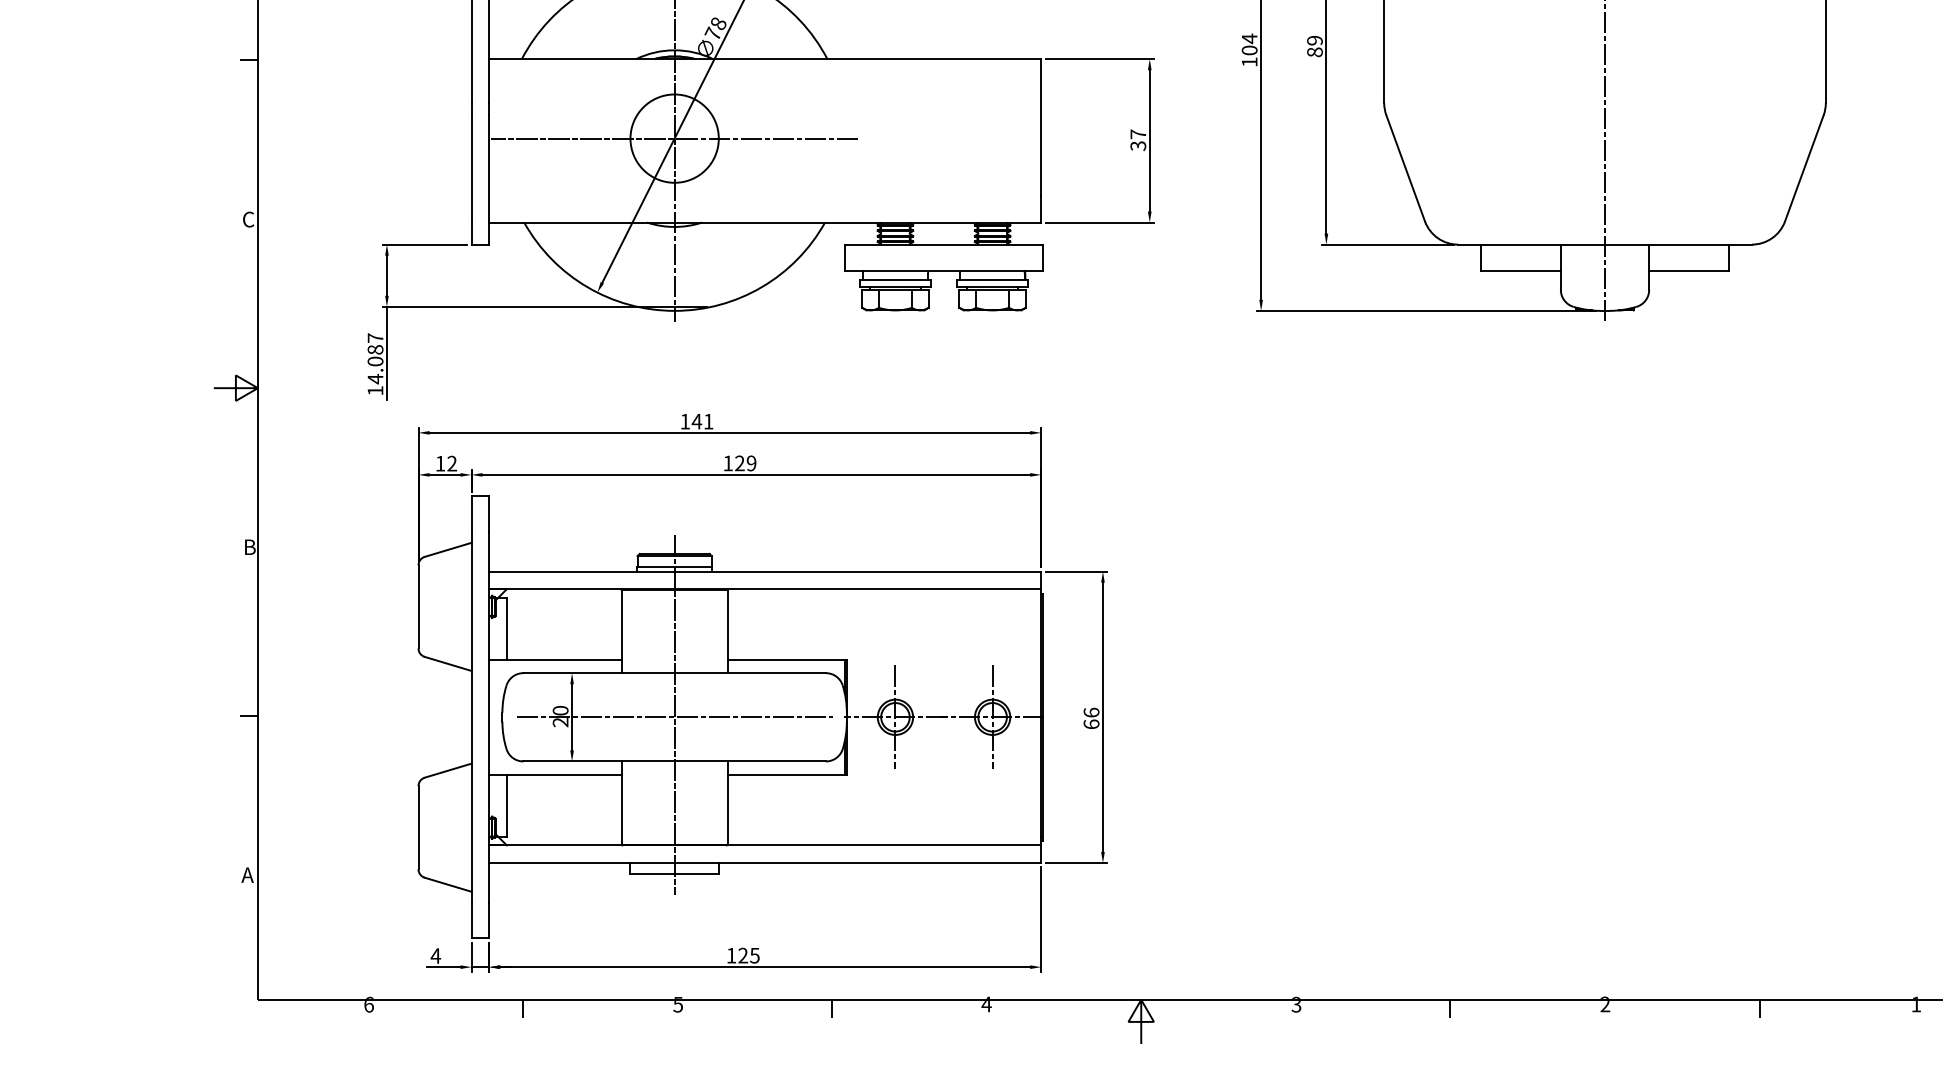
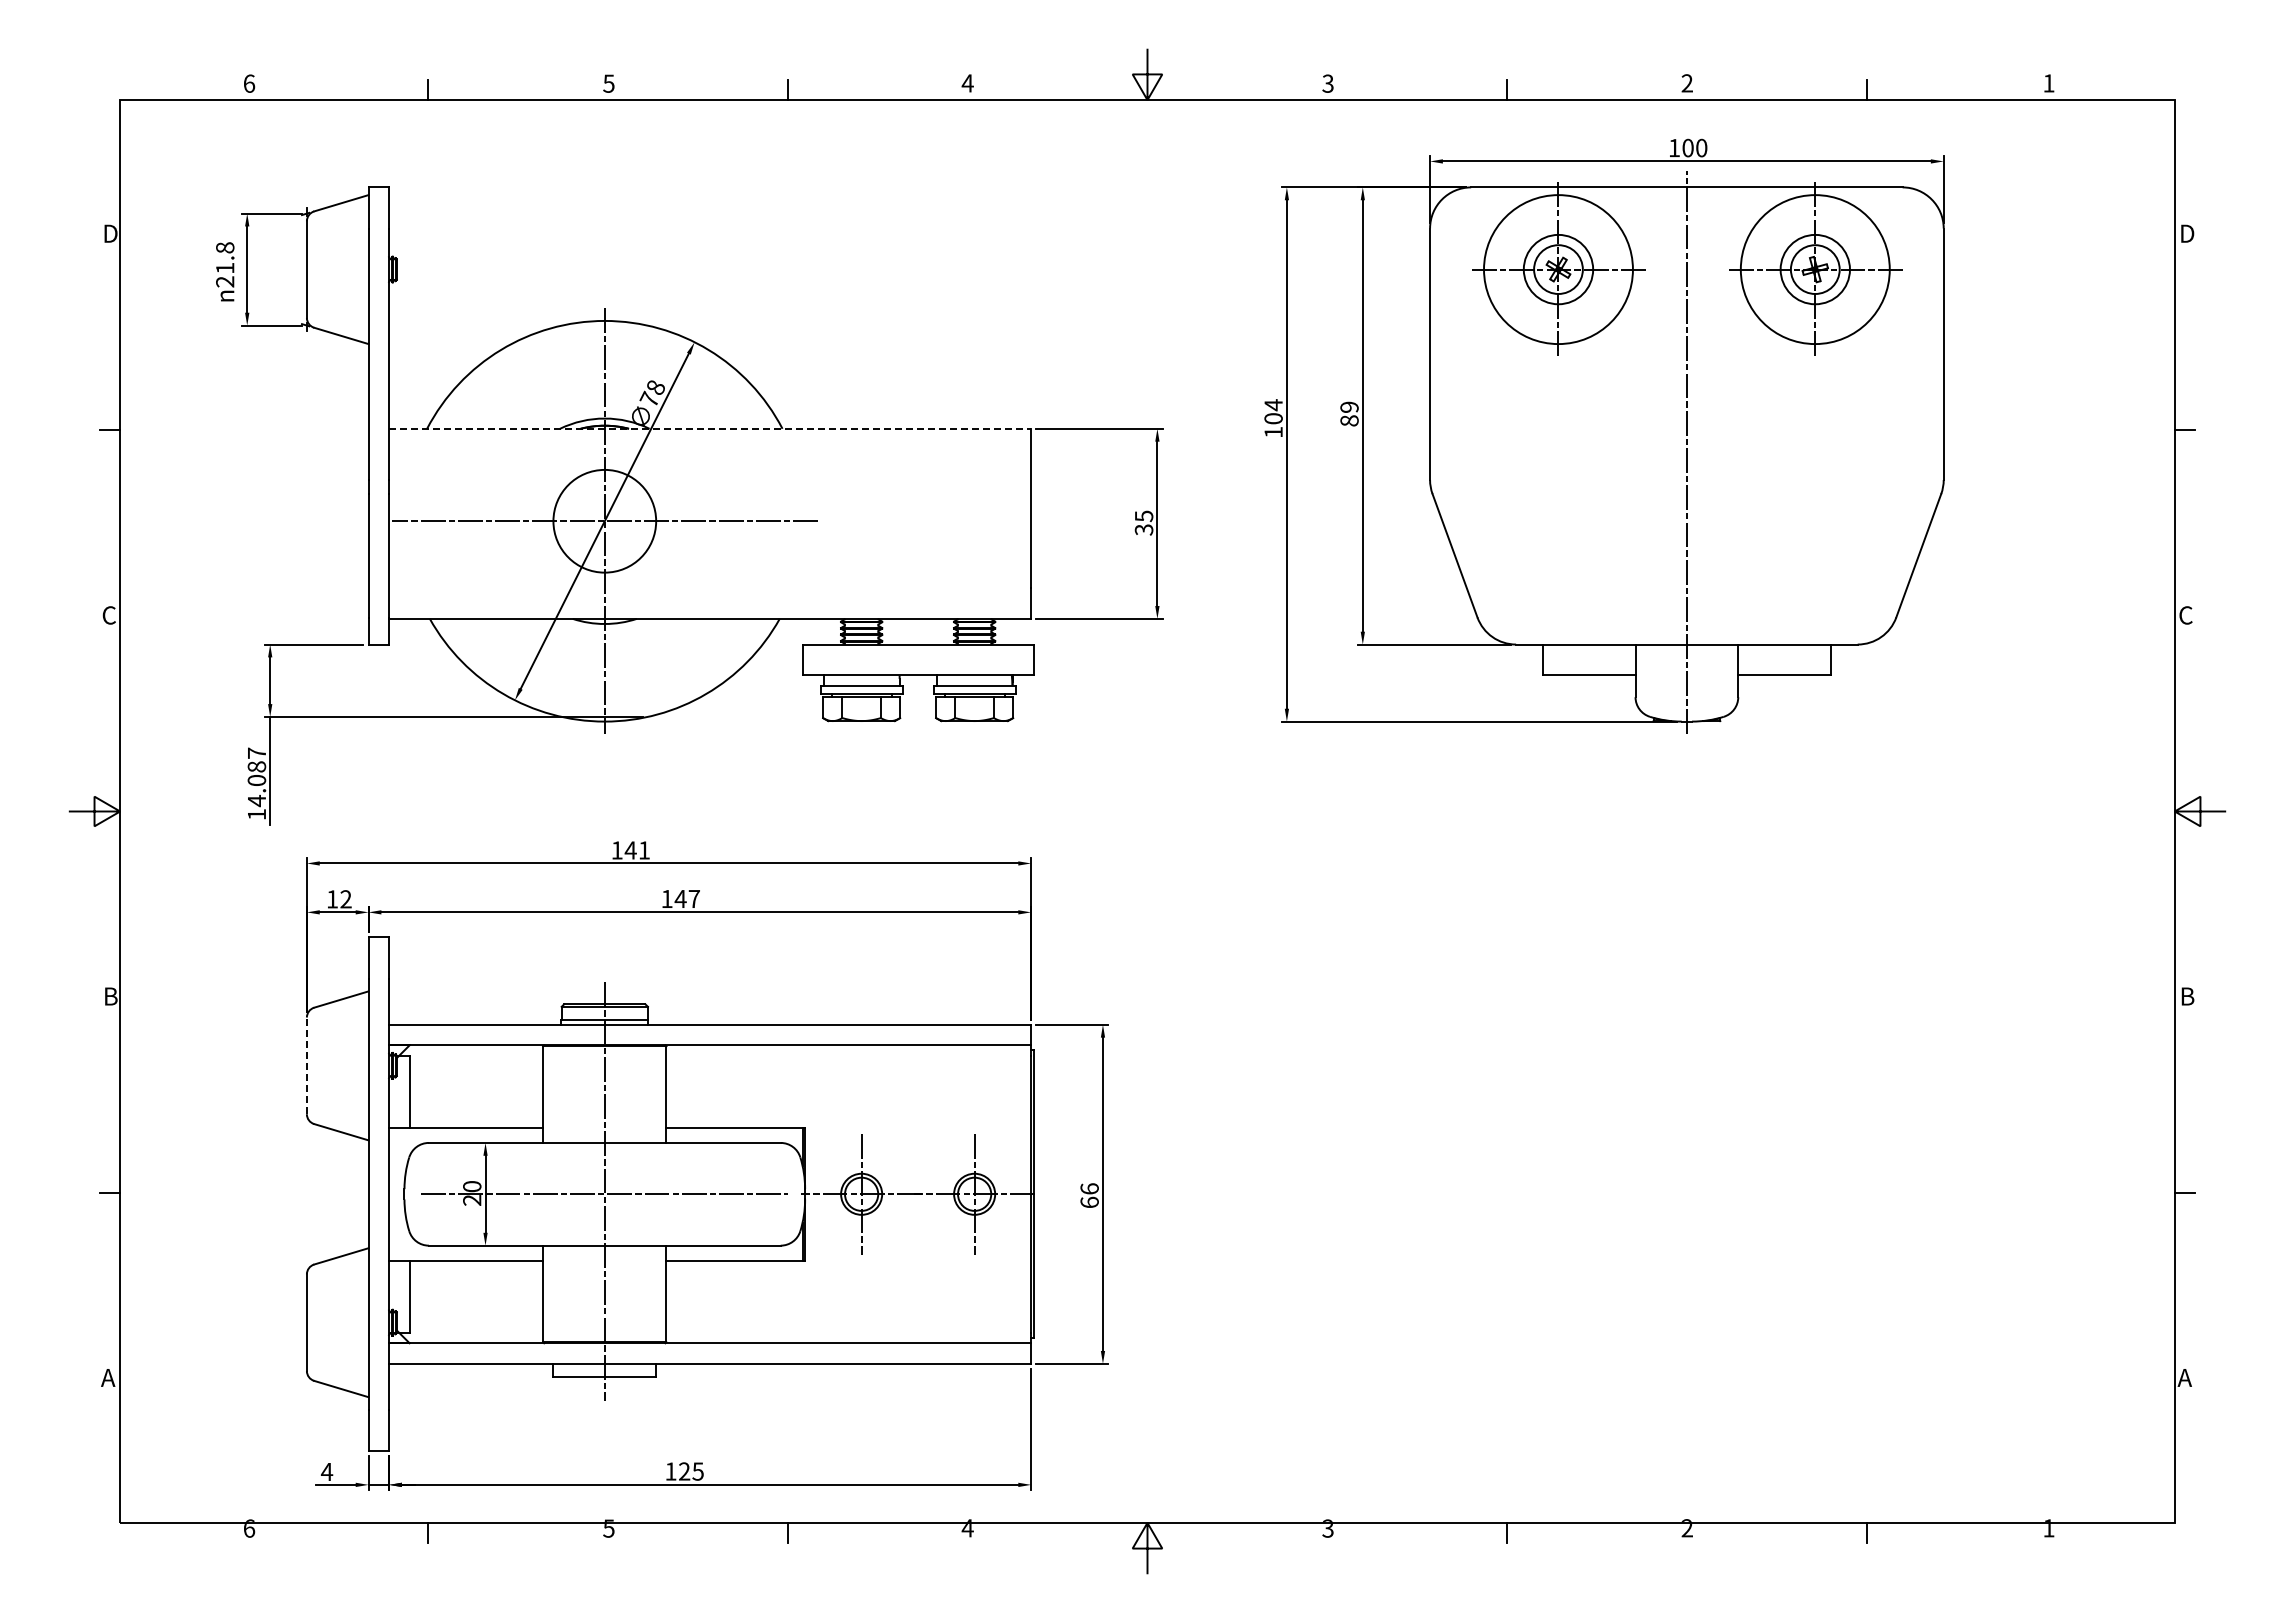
line: (765, 58) -> (710, 428), solid -> dashed
text: (1138, 134) -> (1144, 516), 37 -> 35
text: (744, 462) -> (686, 898), 129 -> 147
line: (418, 606) -> (306, 1065), solid -> dashed

